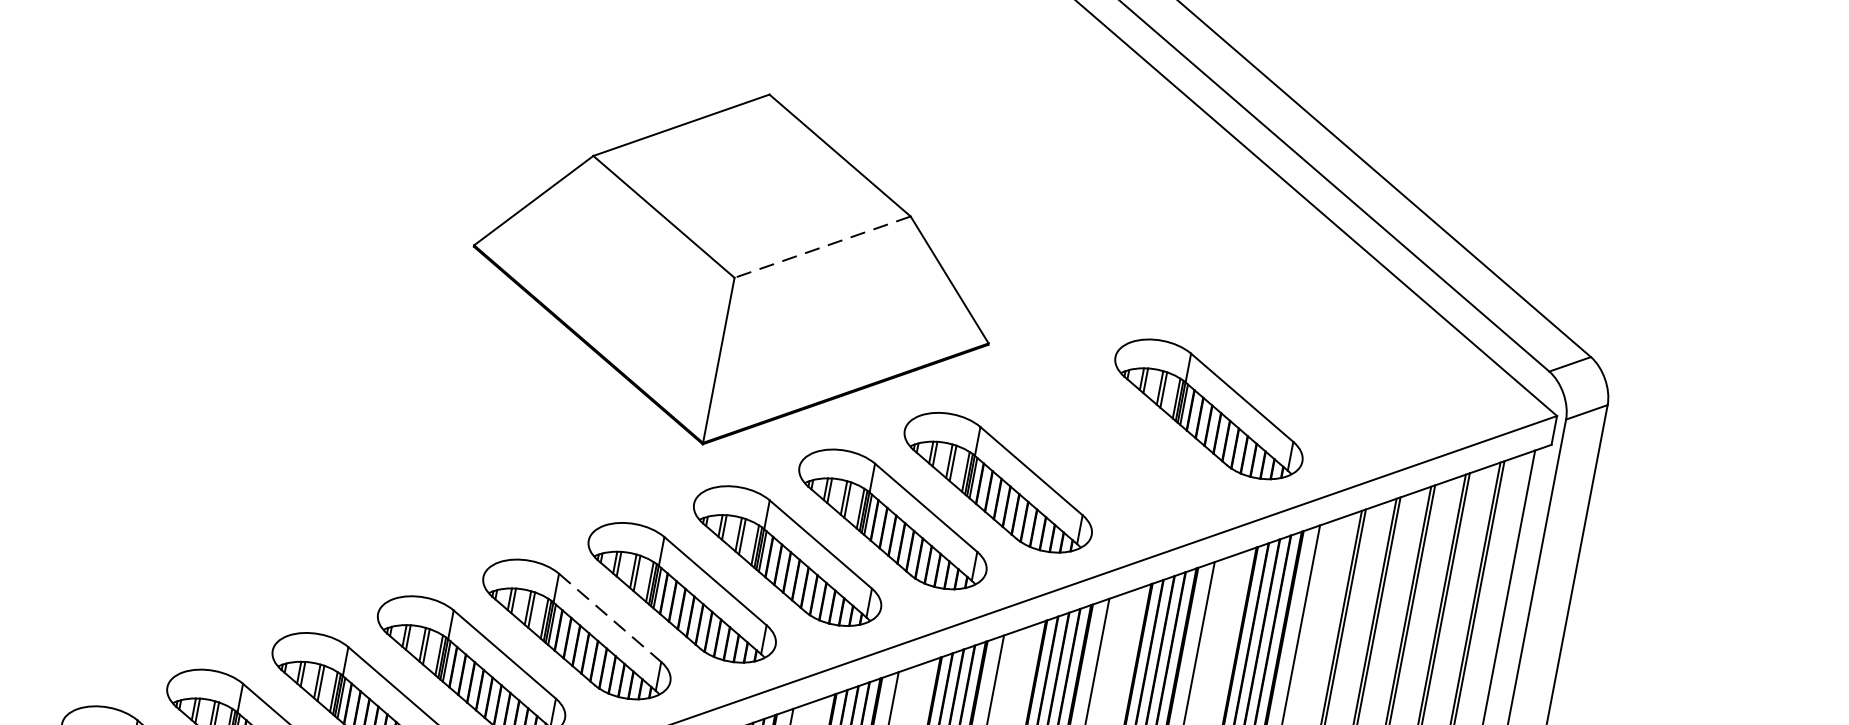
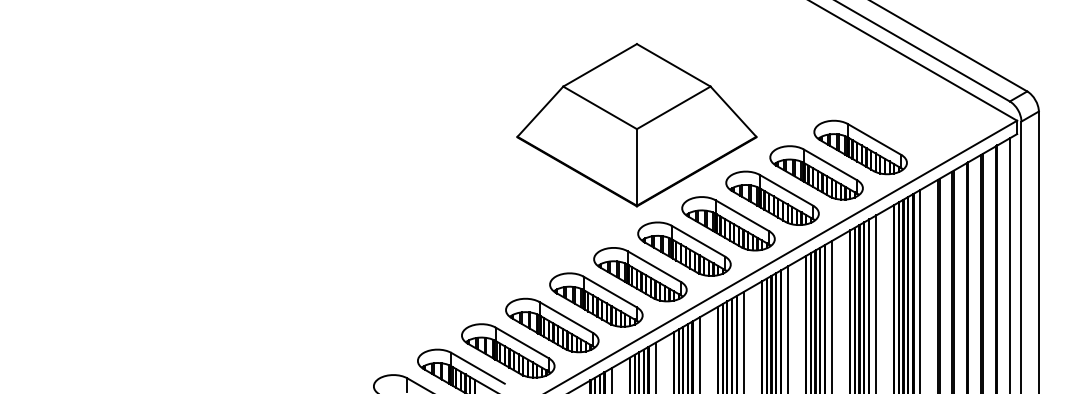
line: (822, 246) -> (673, 107), dashed -> solid
part: (1103, 445) -> (816, 172), added
line: (610, 618) -> (610, 292), dashed -> solid

